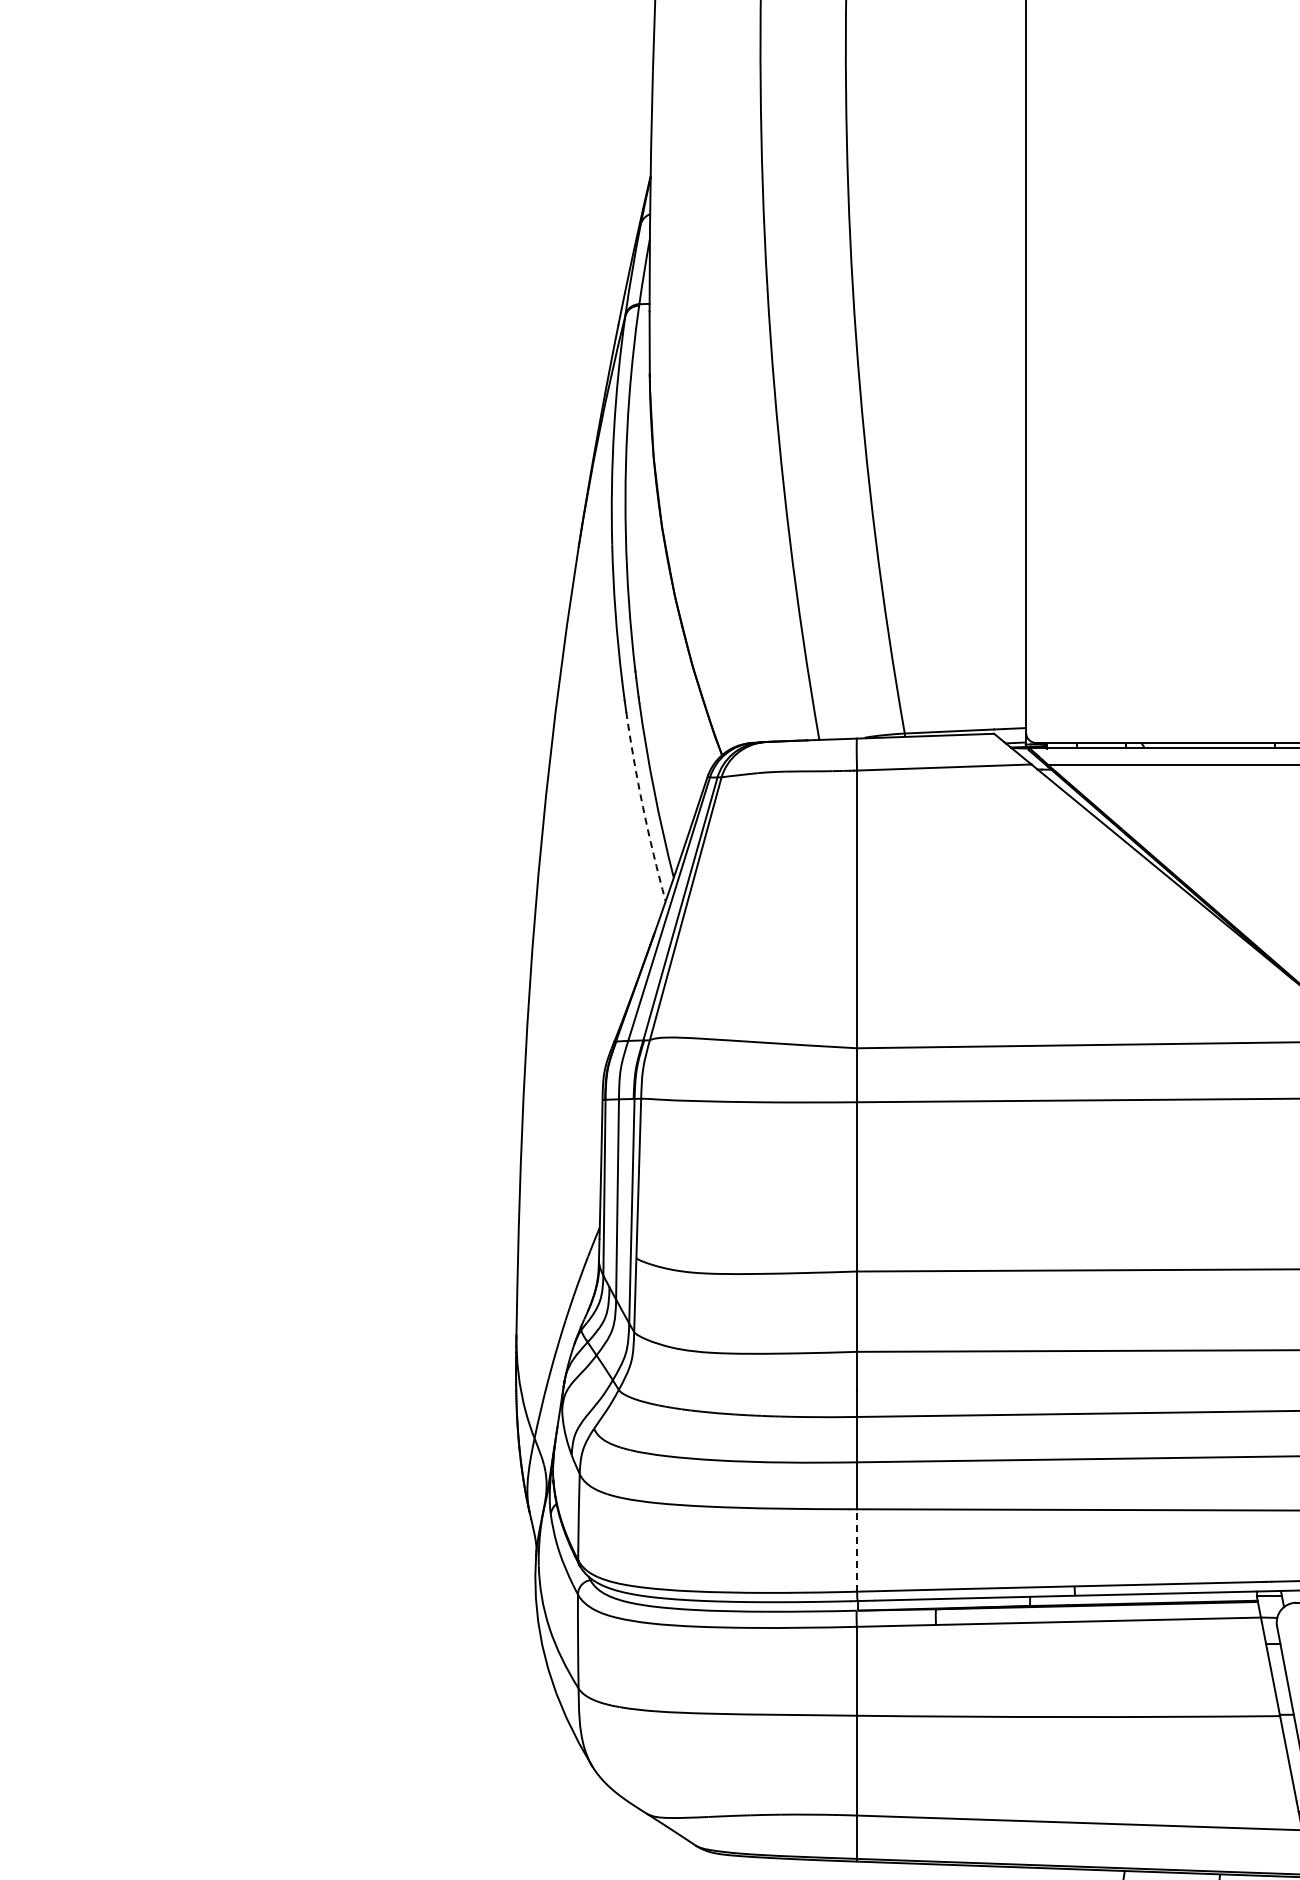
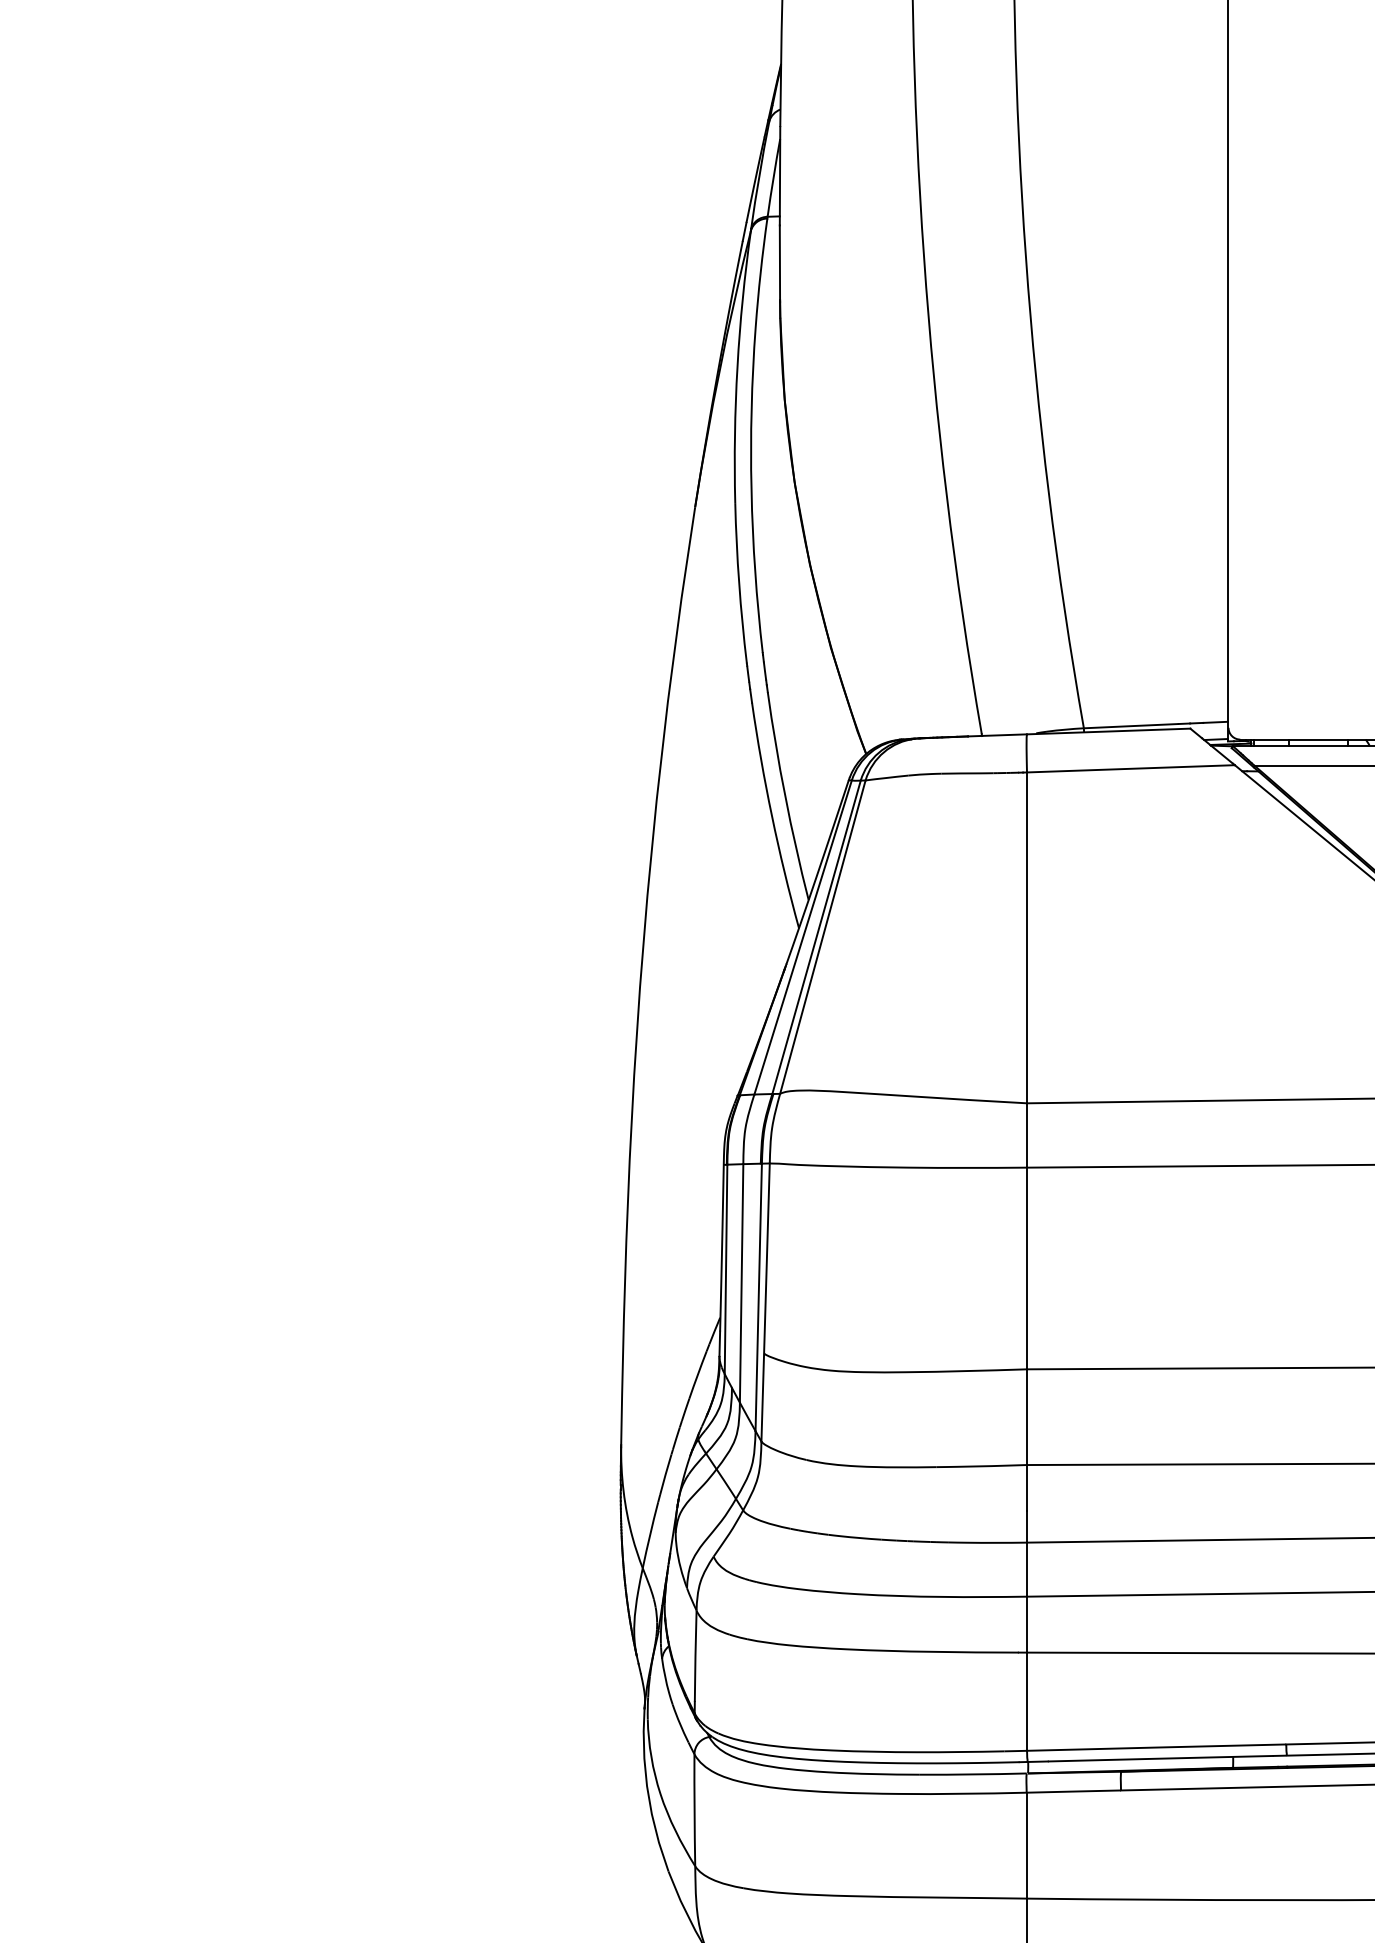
arc: (643, 807) -> (772, 816), dashed -> solid
line: (857, 1550) -> (1027, 1701), dashed -> solid

